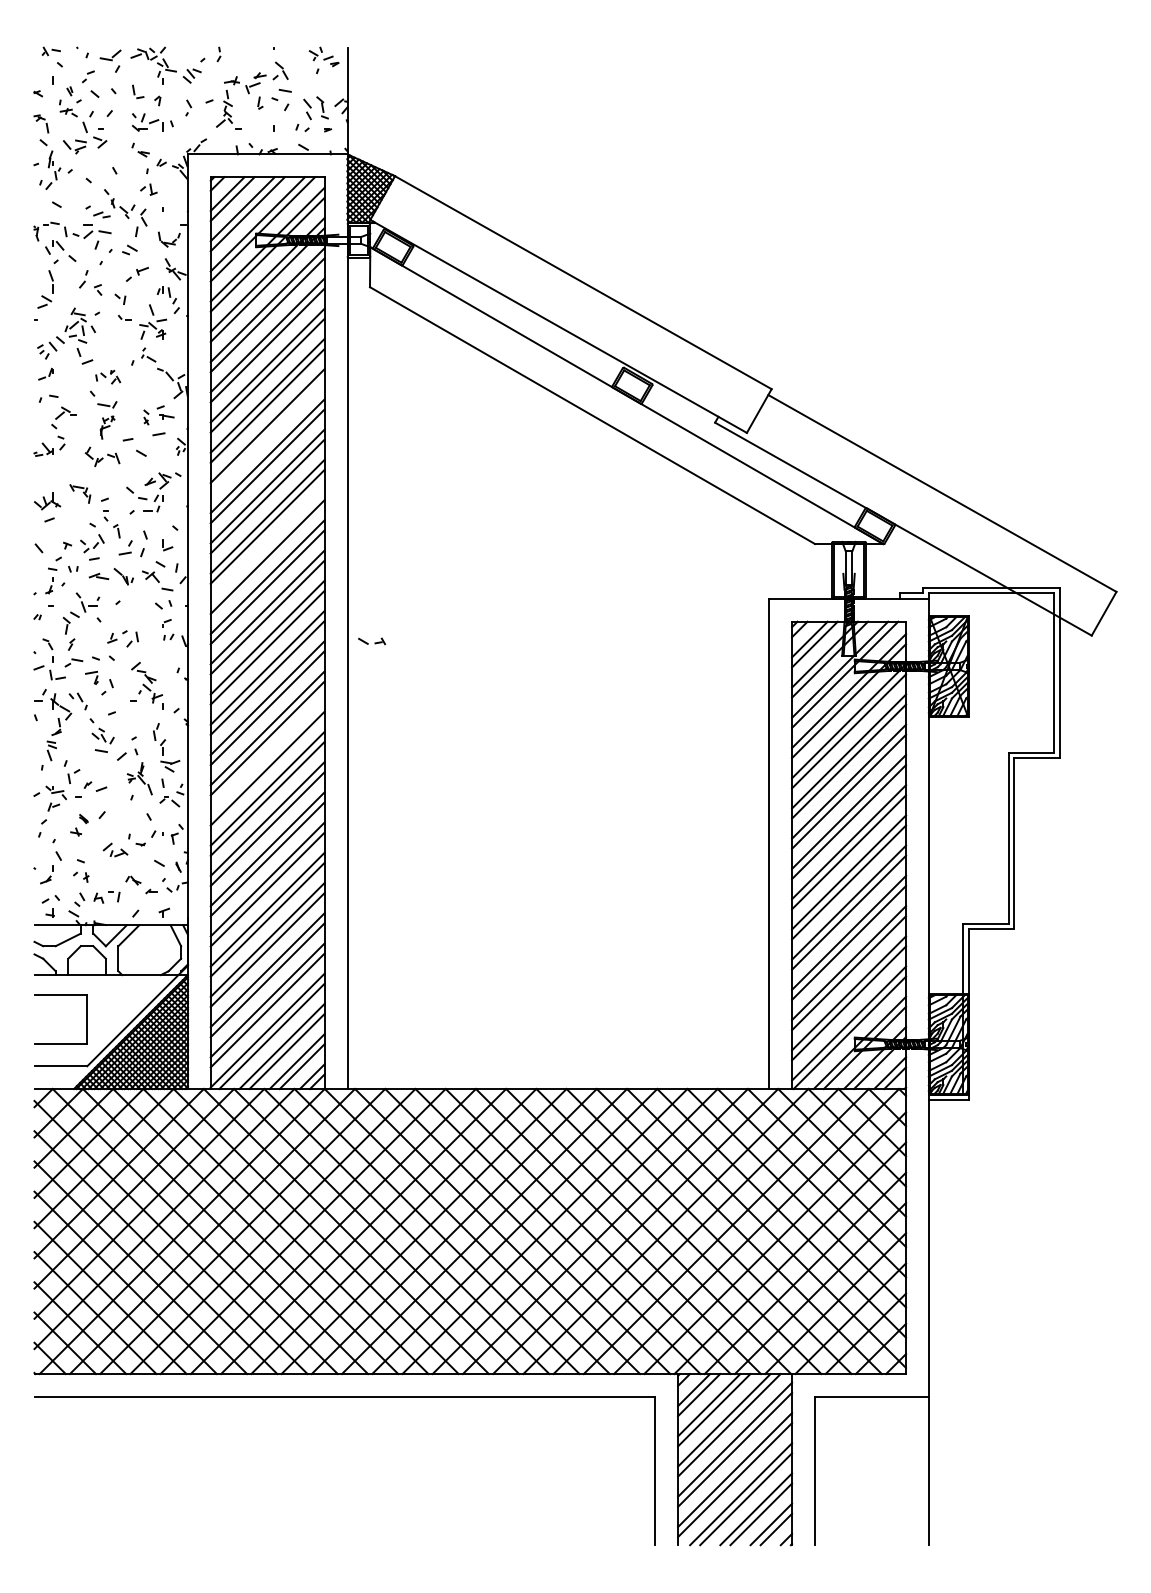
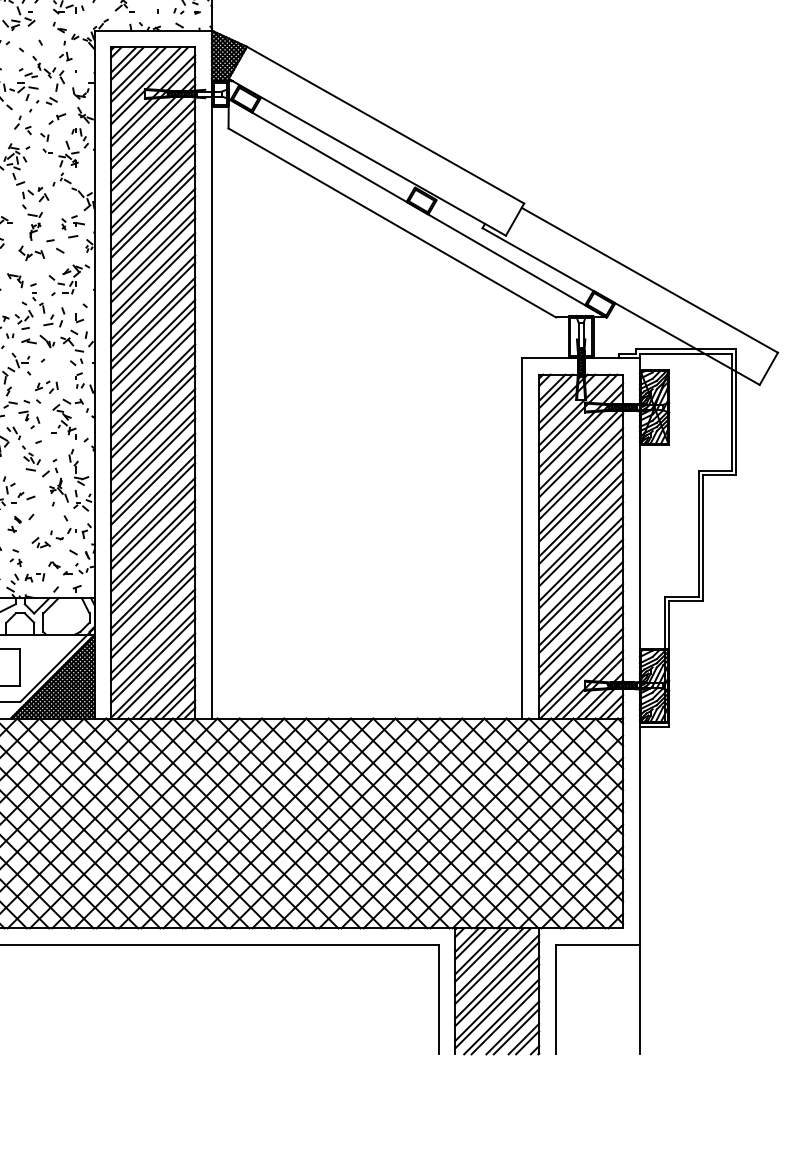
part: (108, 377) -> (36, 194), size x1.43
line: (267, 436) -> (153, 238), added
line: (267, 546) -> (153, 319), added
part: (372, 641) -> (73, 401), moved
line: (267, 758) -> (153, 475), added

